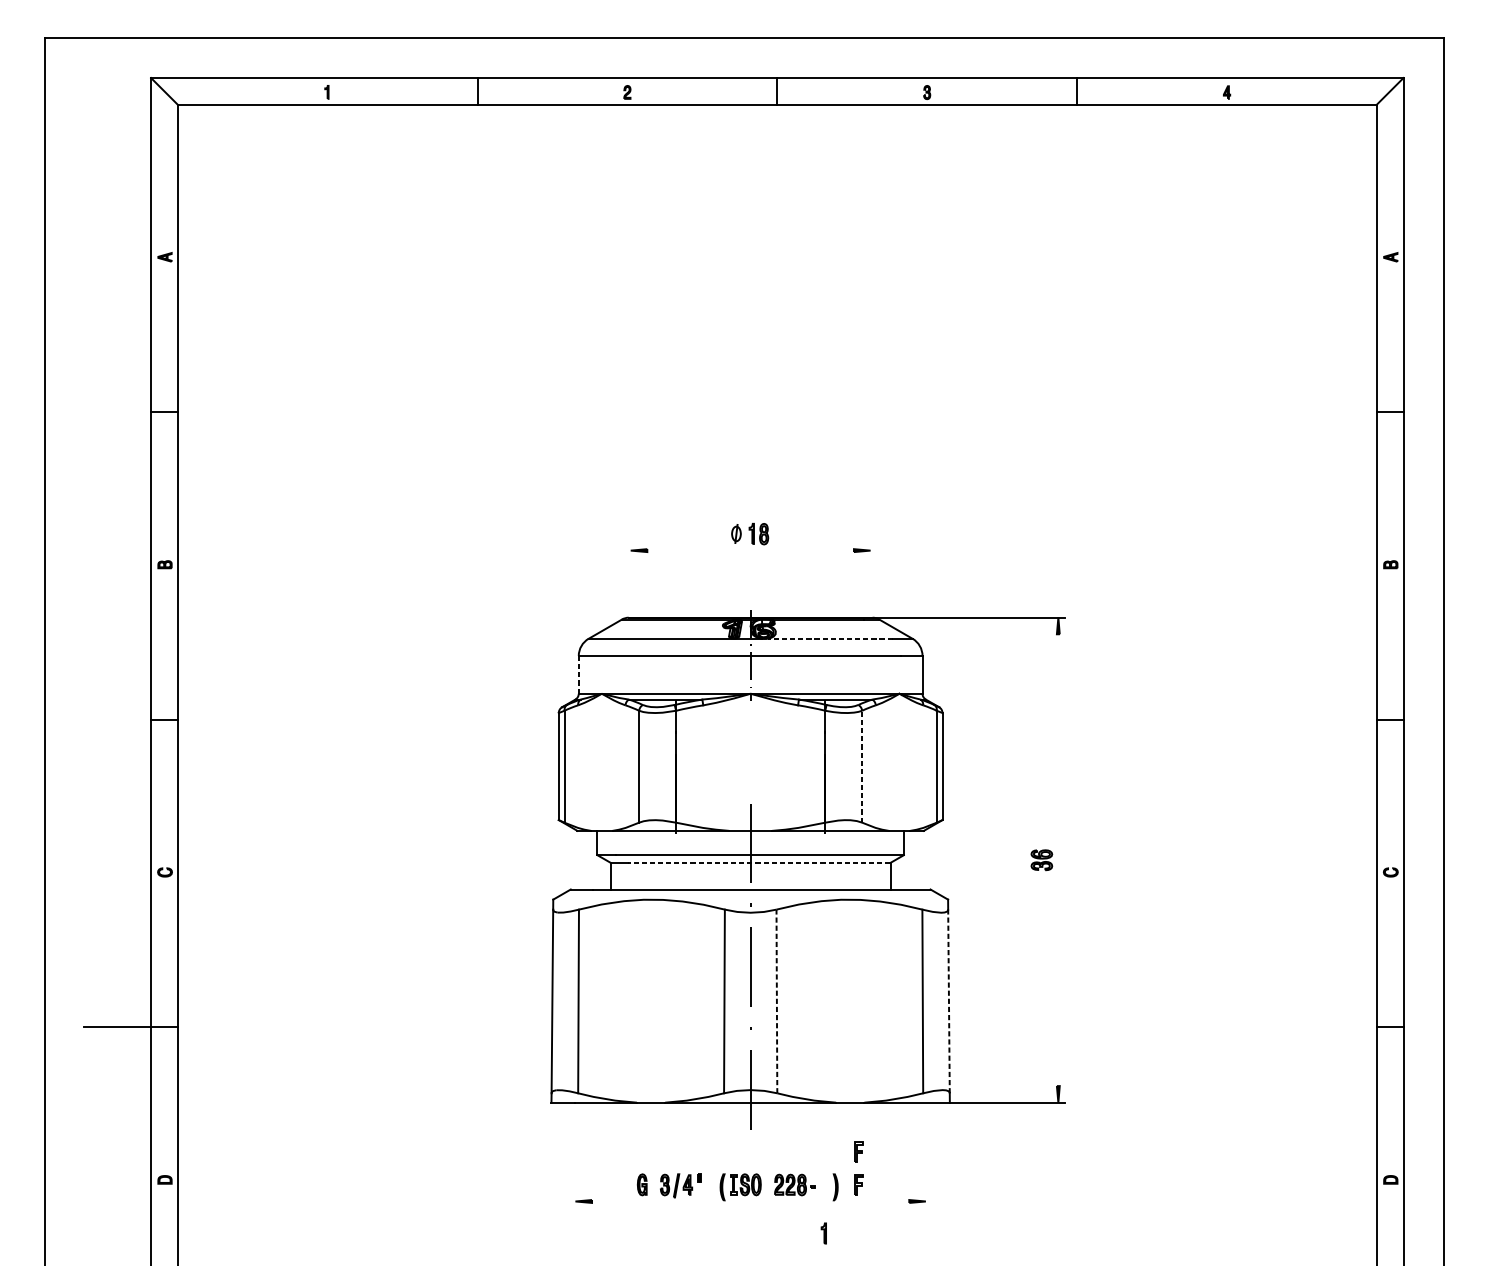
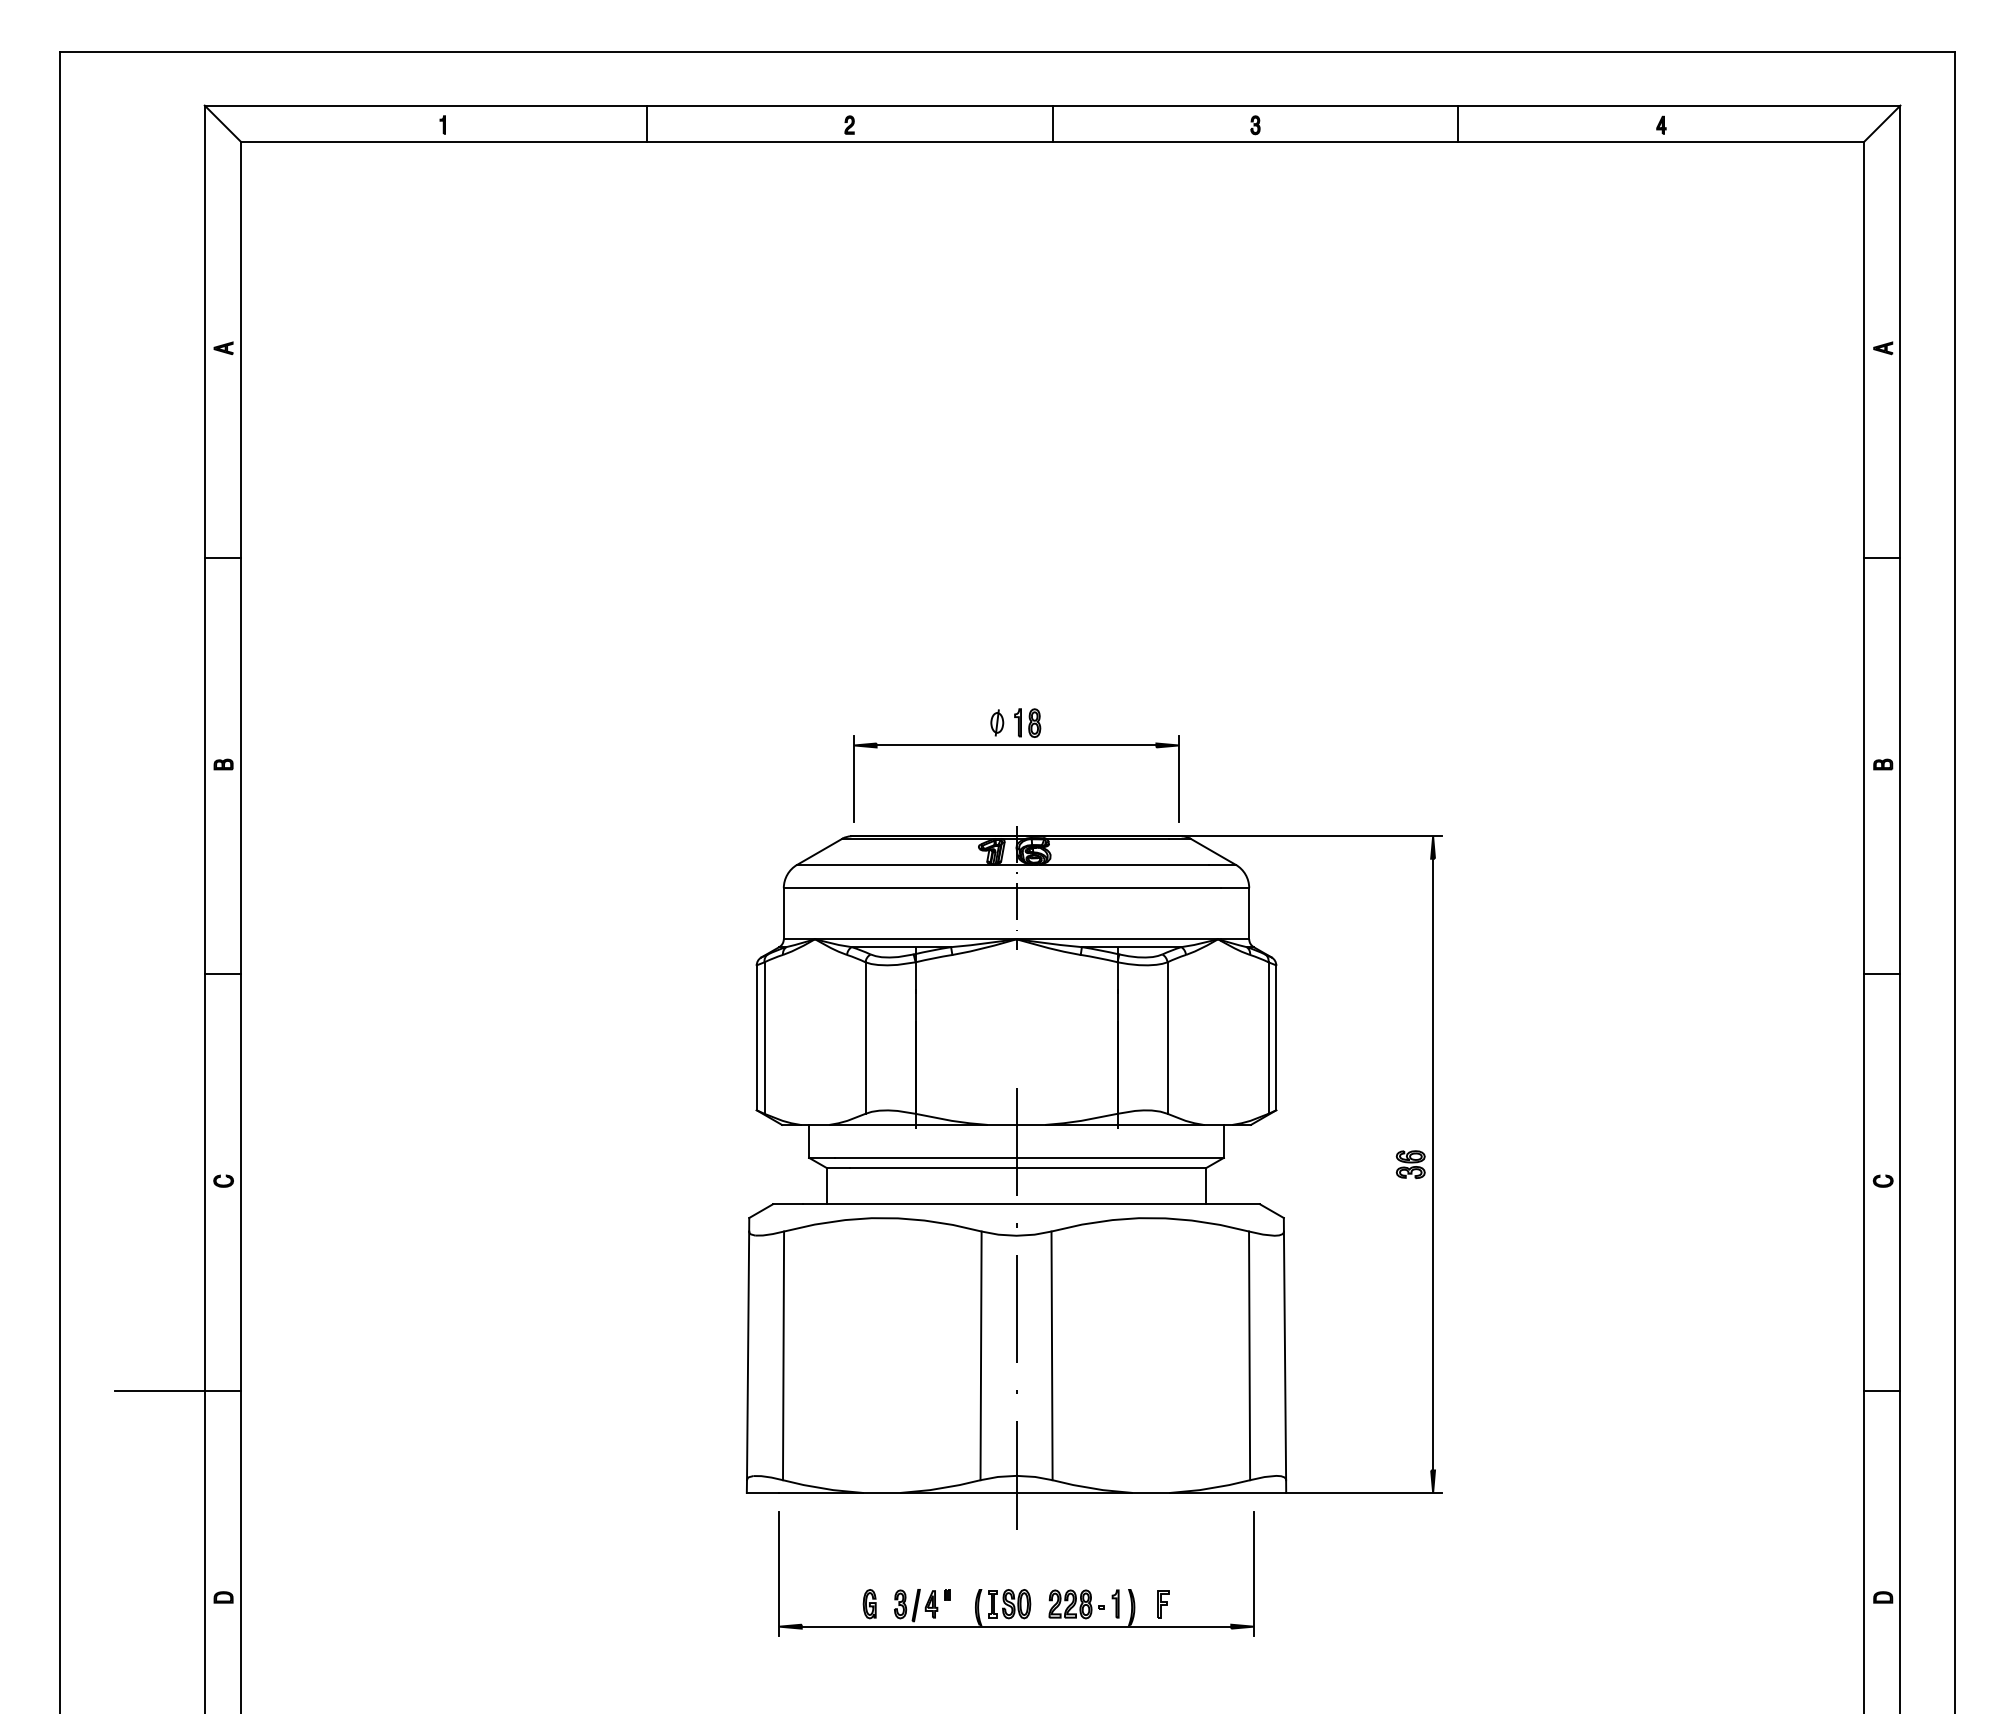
line: (750, 550) -> (1016, 745), added
line: (630, 575) -> (854, 779), added
line: (870, 575) -> (1178, 779), added
line: (830, 638) -> (1124, 864), dashed -> solid
line: (578, 674) -> (783, 913), dashed -> solid
line: (862, 767) -> (1167, 1038), dashed -> solid
line: (1058, 860) -> (1433, 1164), added
line: (759, 863) -> (1028, 1168), dashed -> solid
line: (777, 1001) -> (1052, 1355), dashed -> solid
line: (949, 1001) -> (1285, 1355), dashed -> solid
part: (859, 1152) -> (1163, 1560), removed
line: (575, 1162) -> (779, 1573), added
line: (925, 1162) -> (1253, 1573), added
line: (750, 1201) -> (1016, 1626), added
part: (823, 1233) -> (1115, 1603), moved

